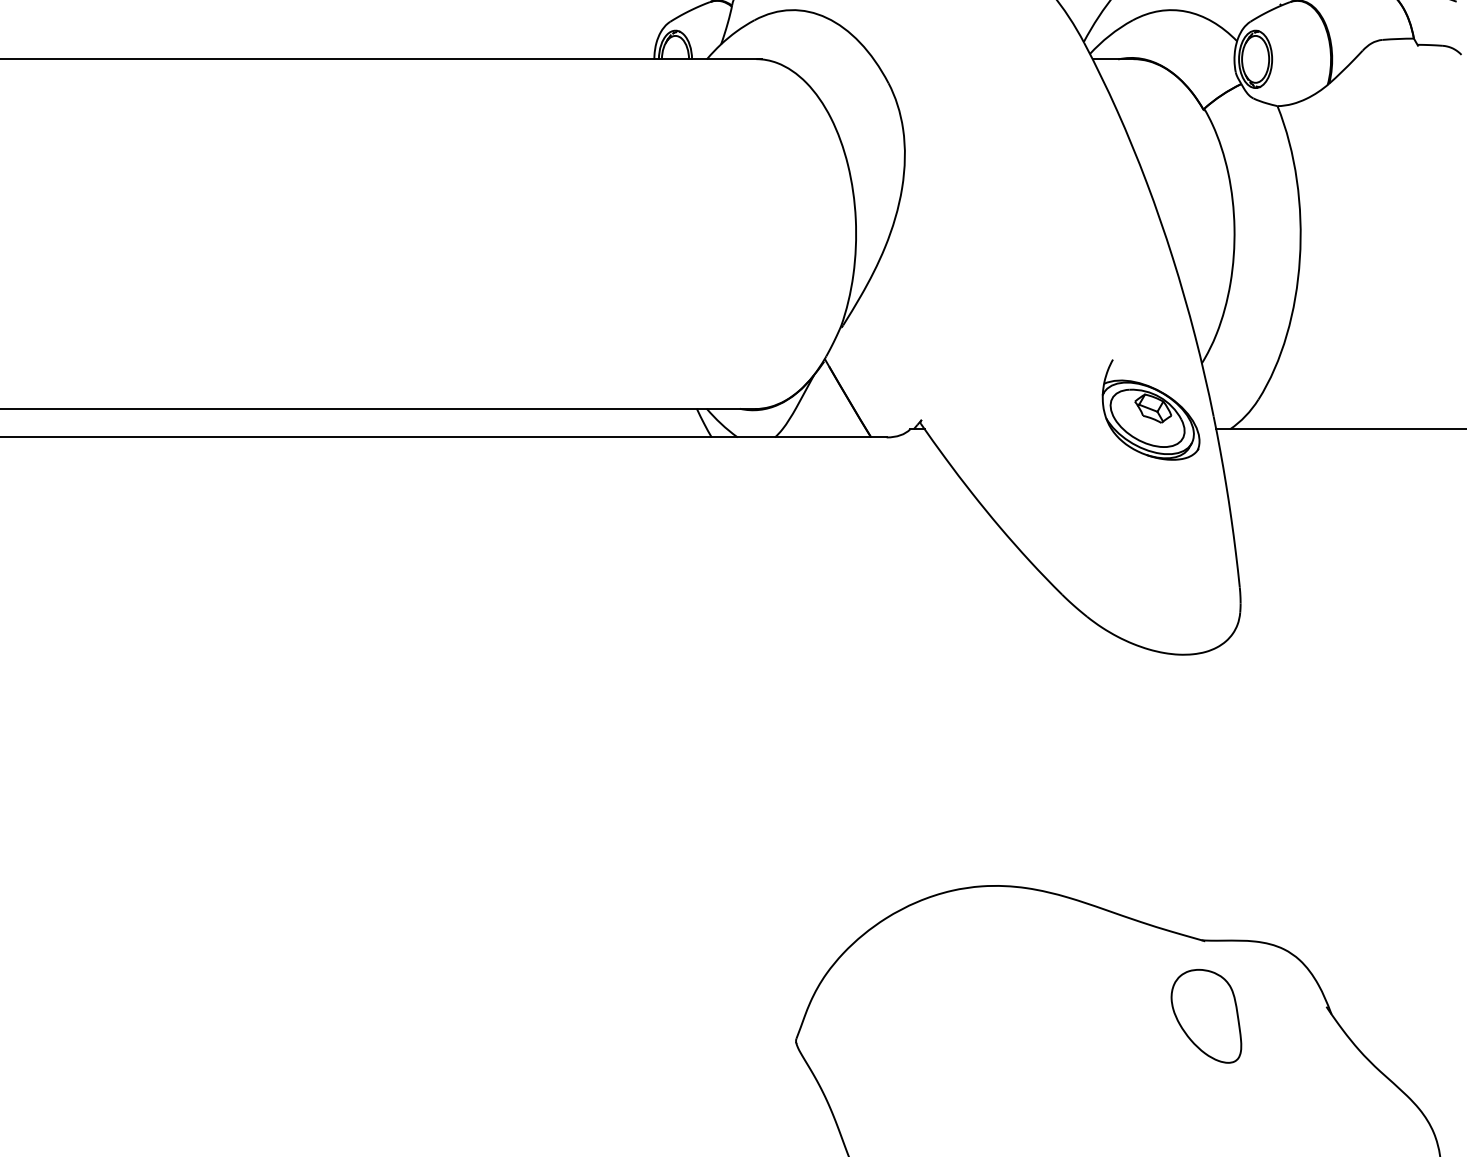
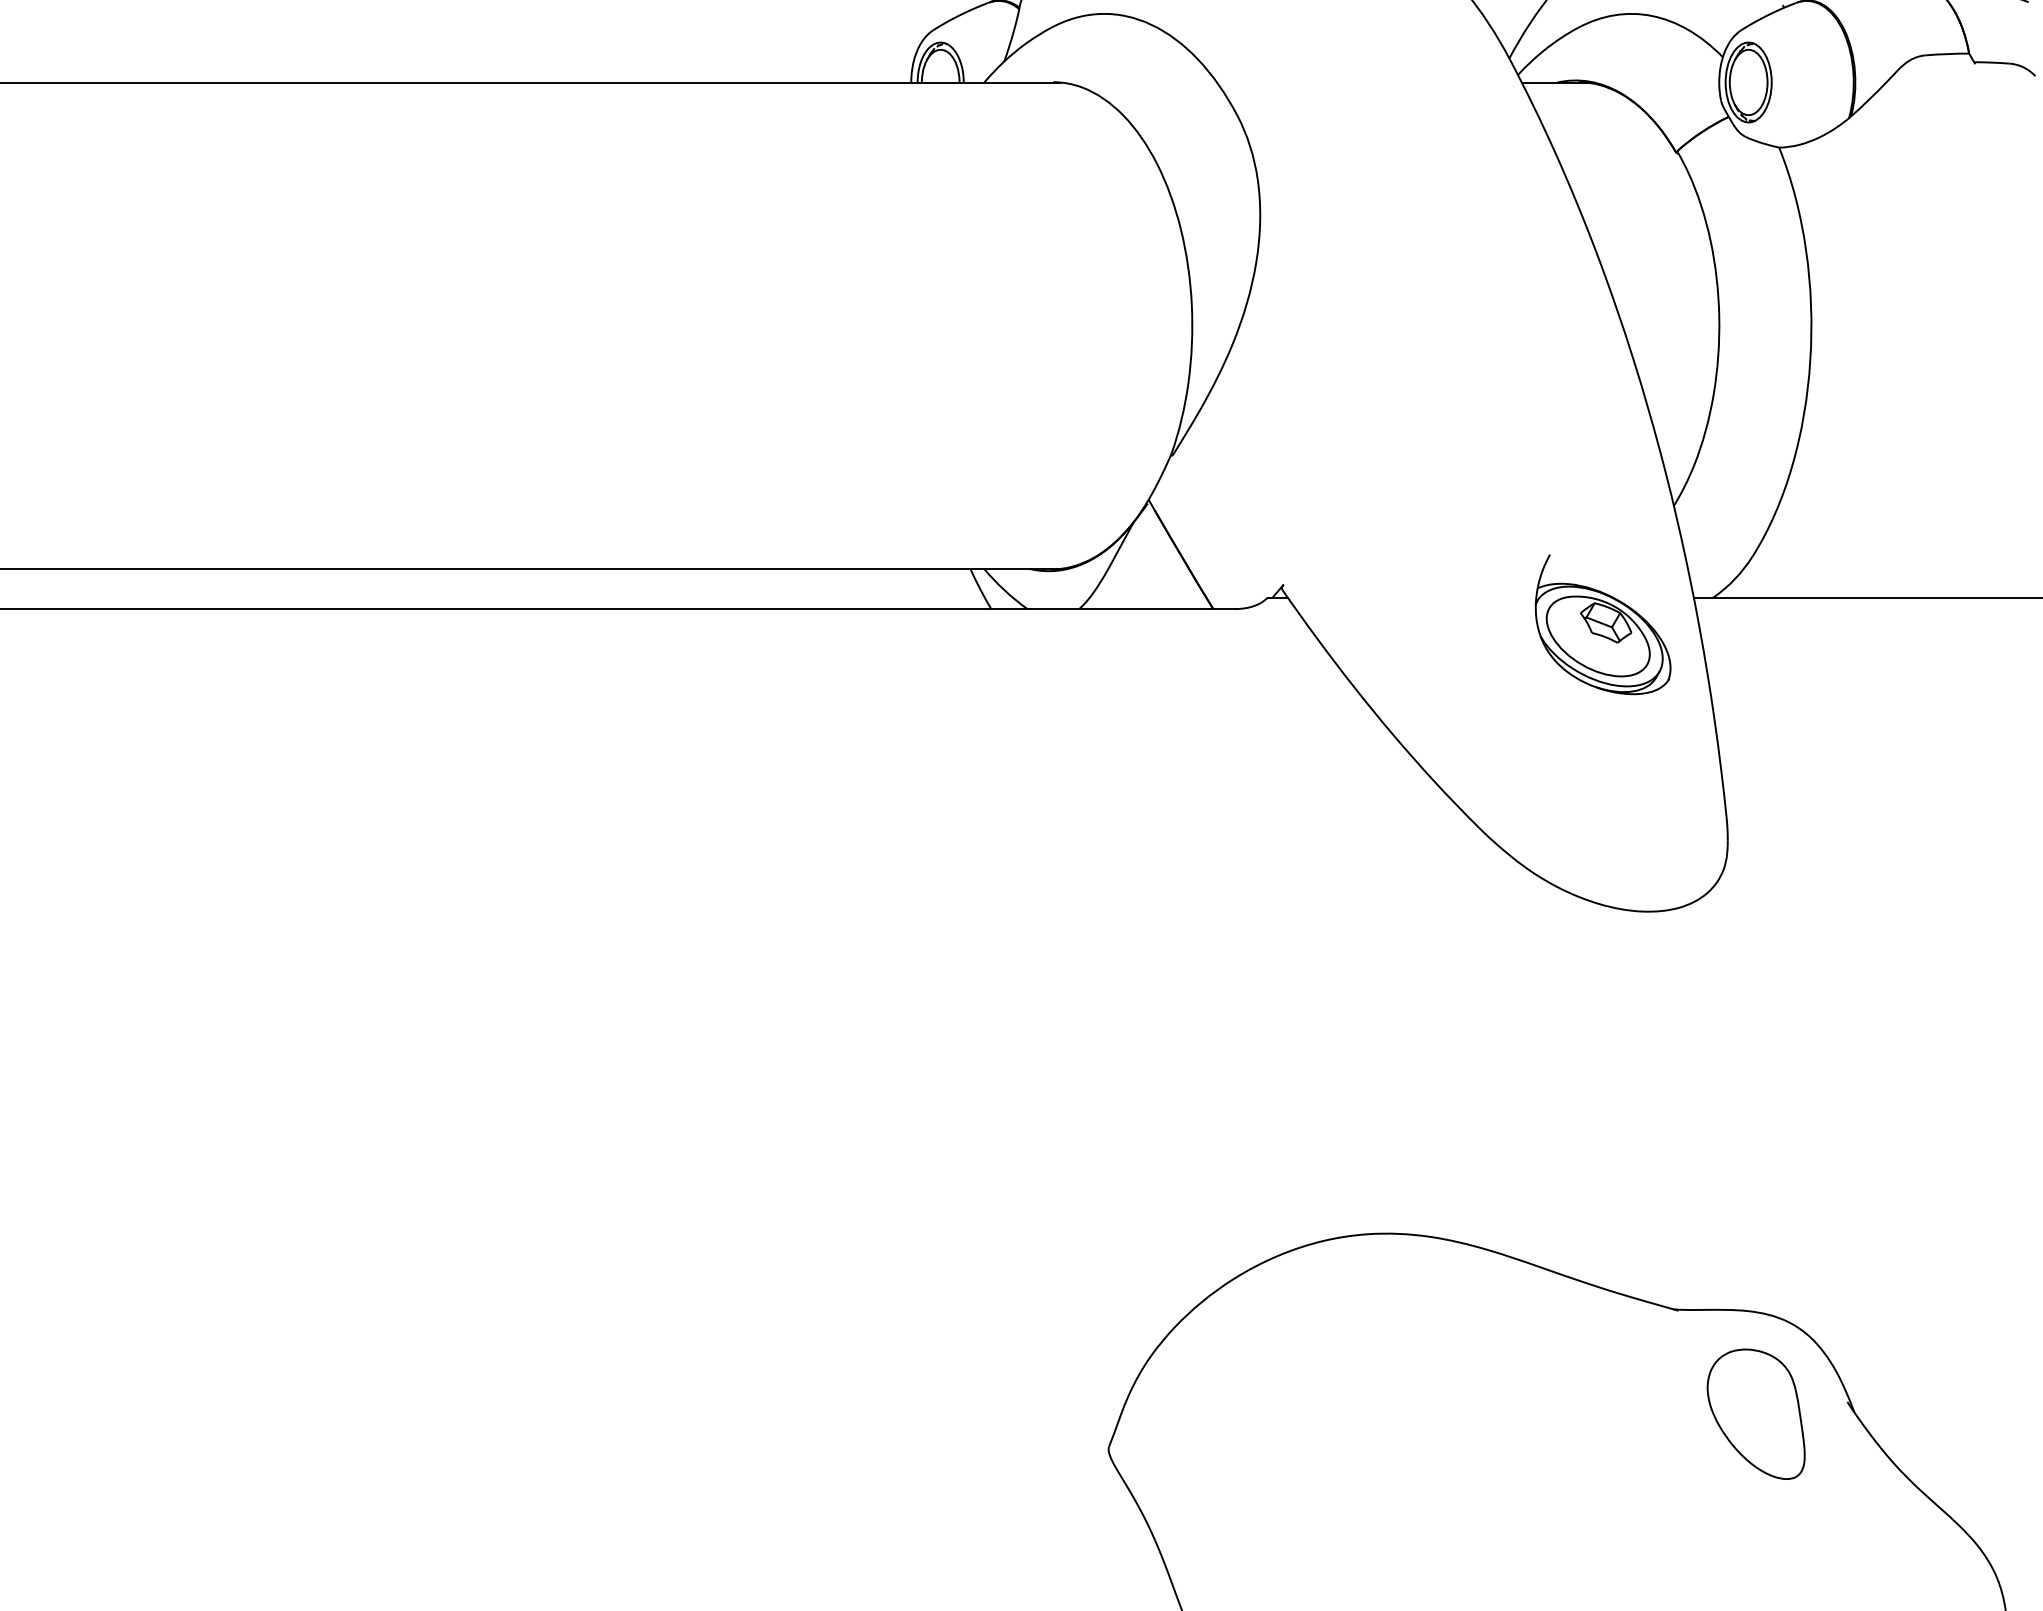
part: (1150, 409) -> (1602, 624), moved
part: (1205, 1015) -> (1755, 1413), moved

